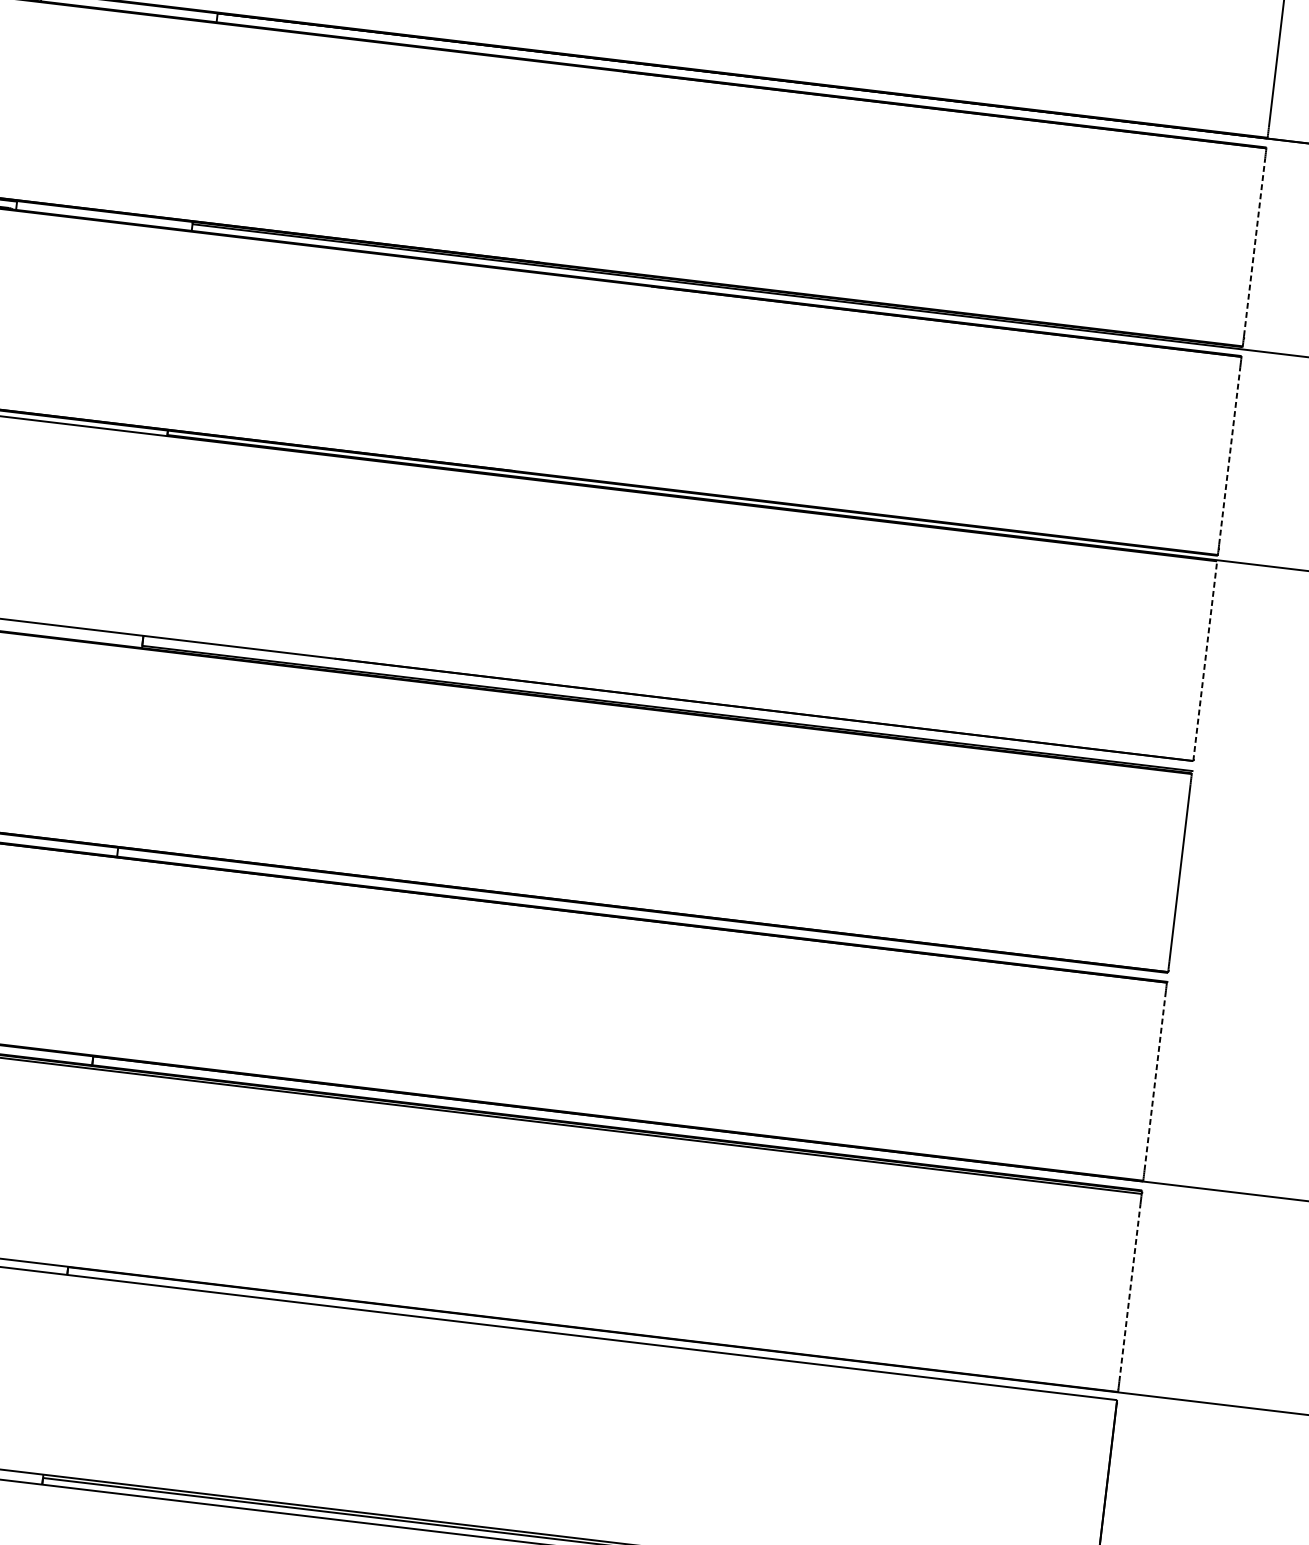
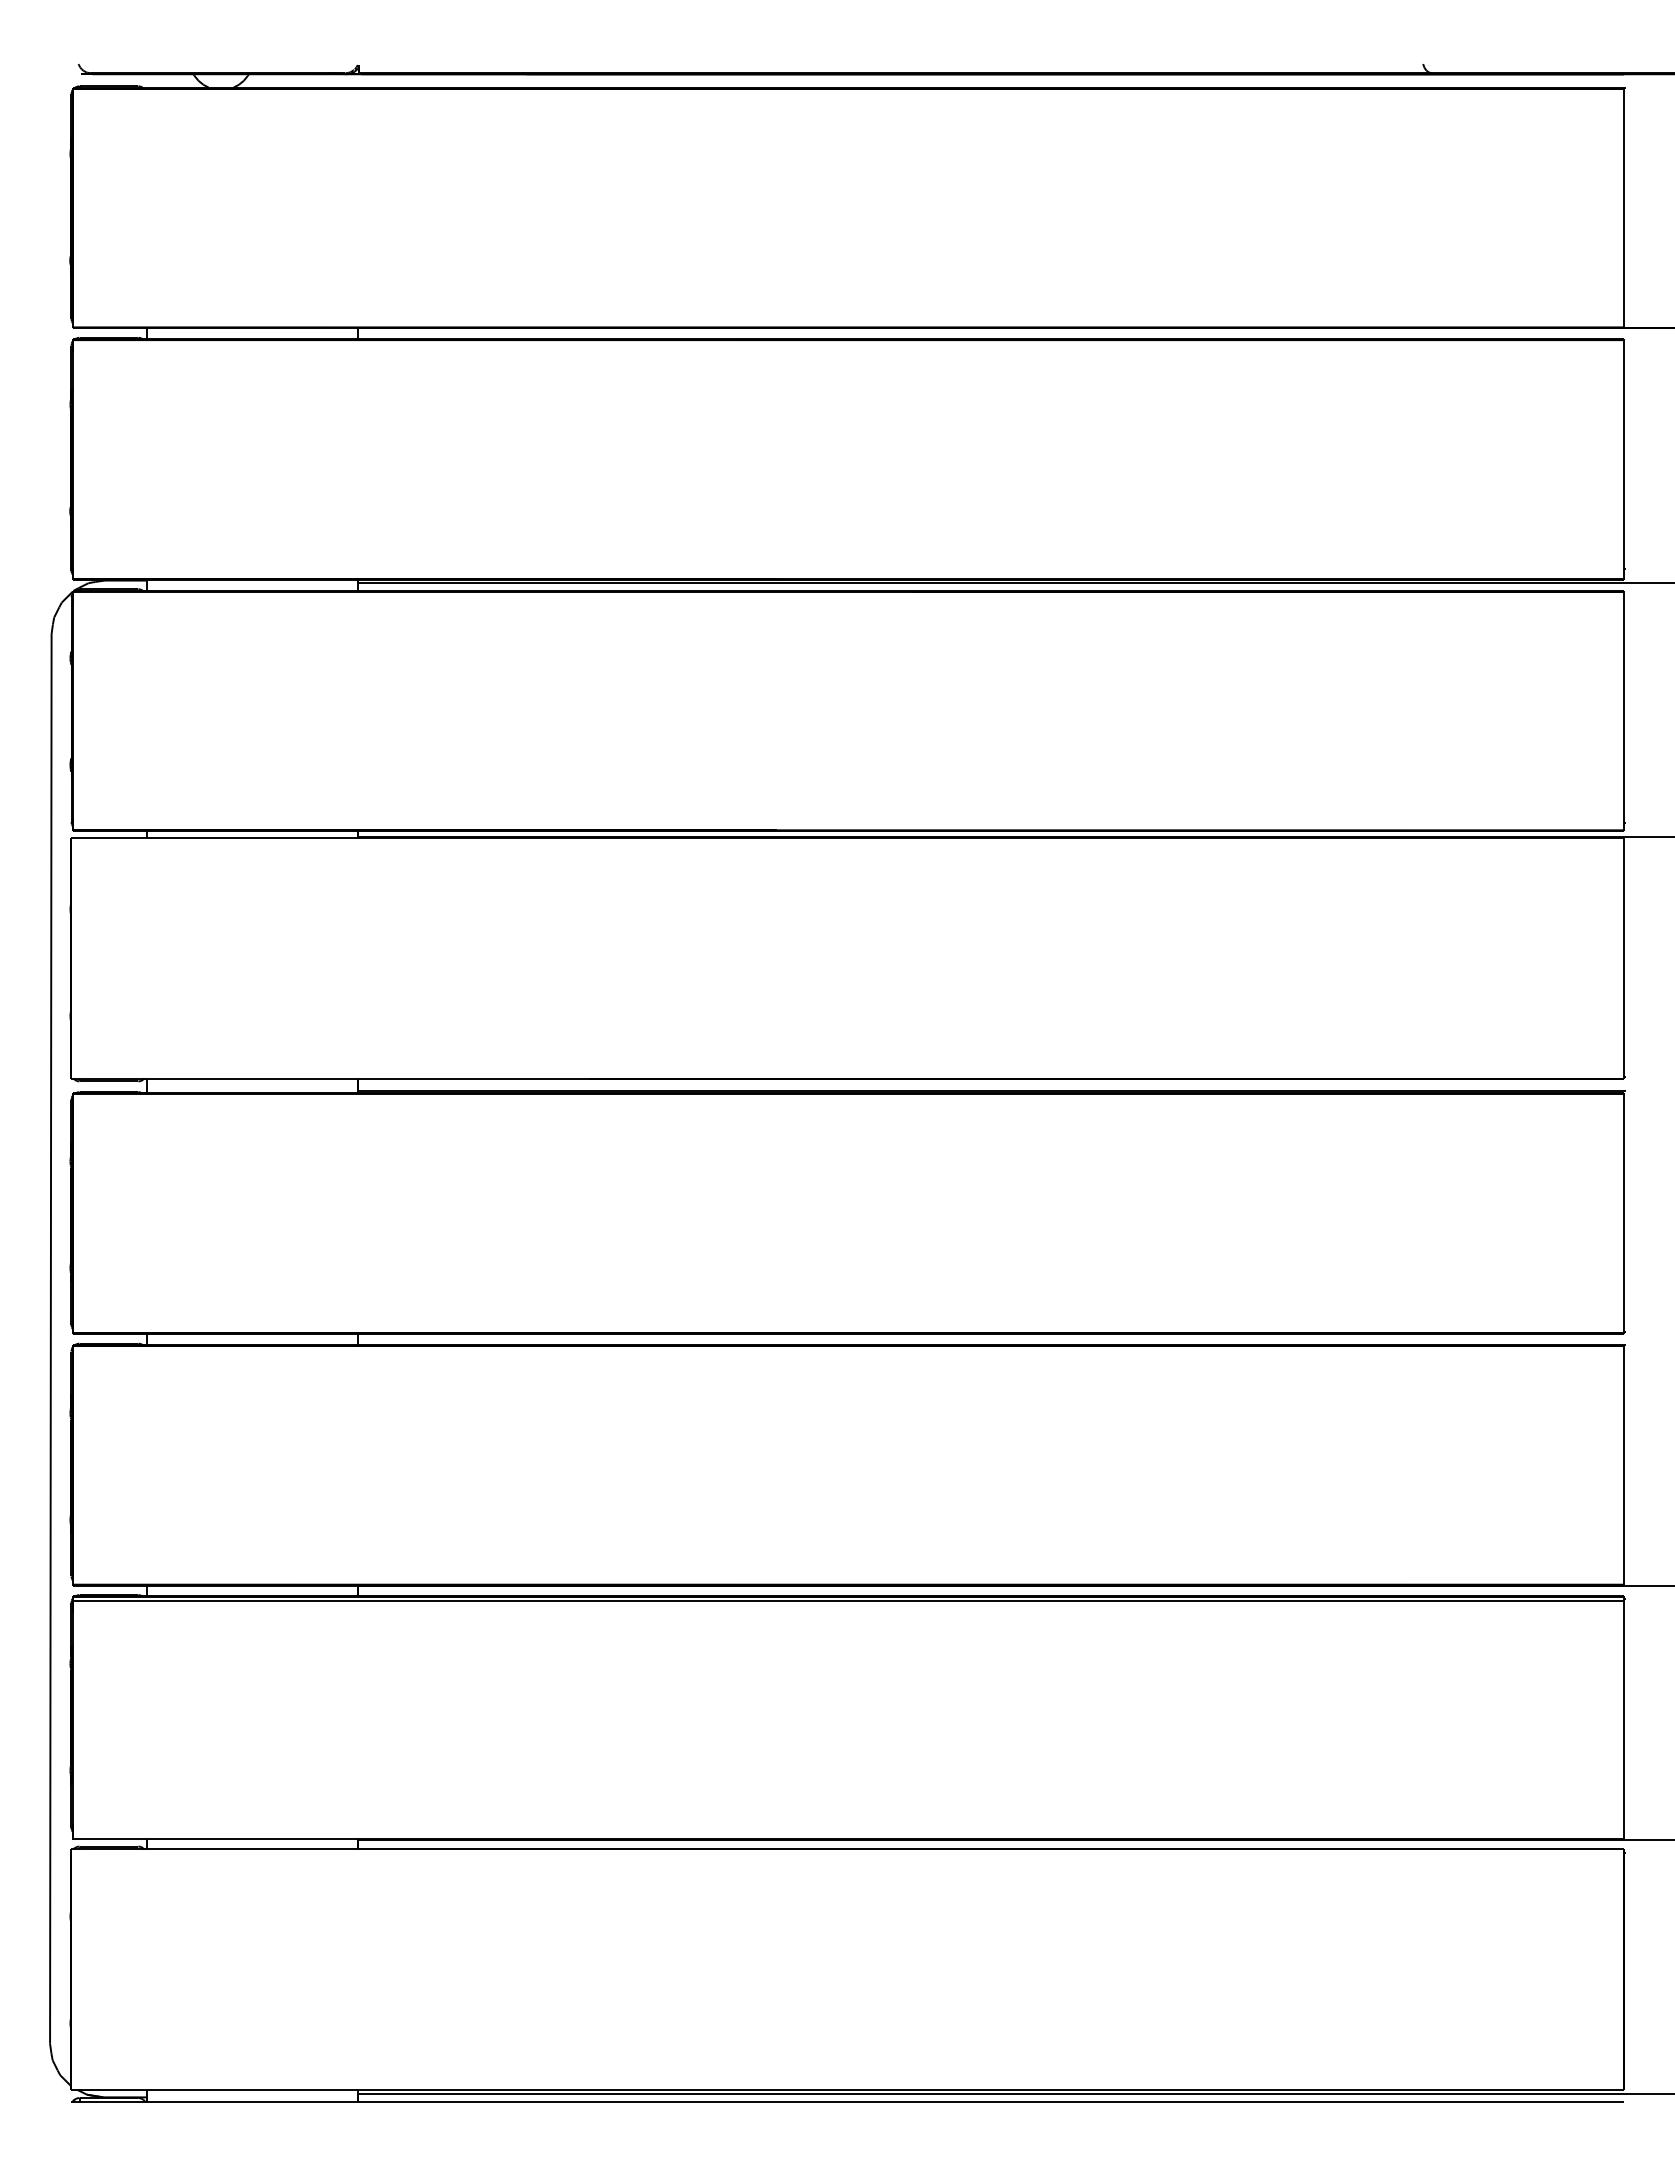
line: (1254, 247) -> (1624, 459), dashed -> solid
line: (1230, 455) -> (1624, 710), dashed -> solid
line: (1205, 660) -> (1624, 957), dashed -> solid
line: (1155, 1081) -> (1624, 1464), dashed -> solid
line: (1130, 1292) -> (1624, 1719), dashed -> solid

